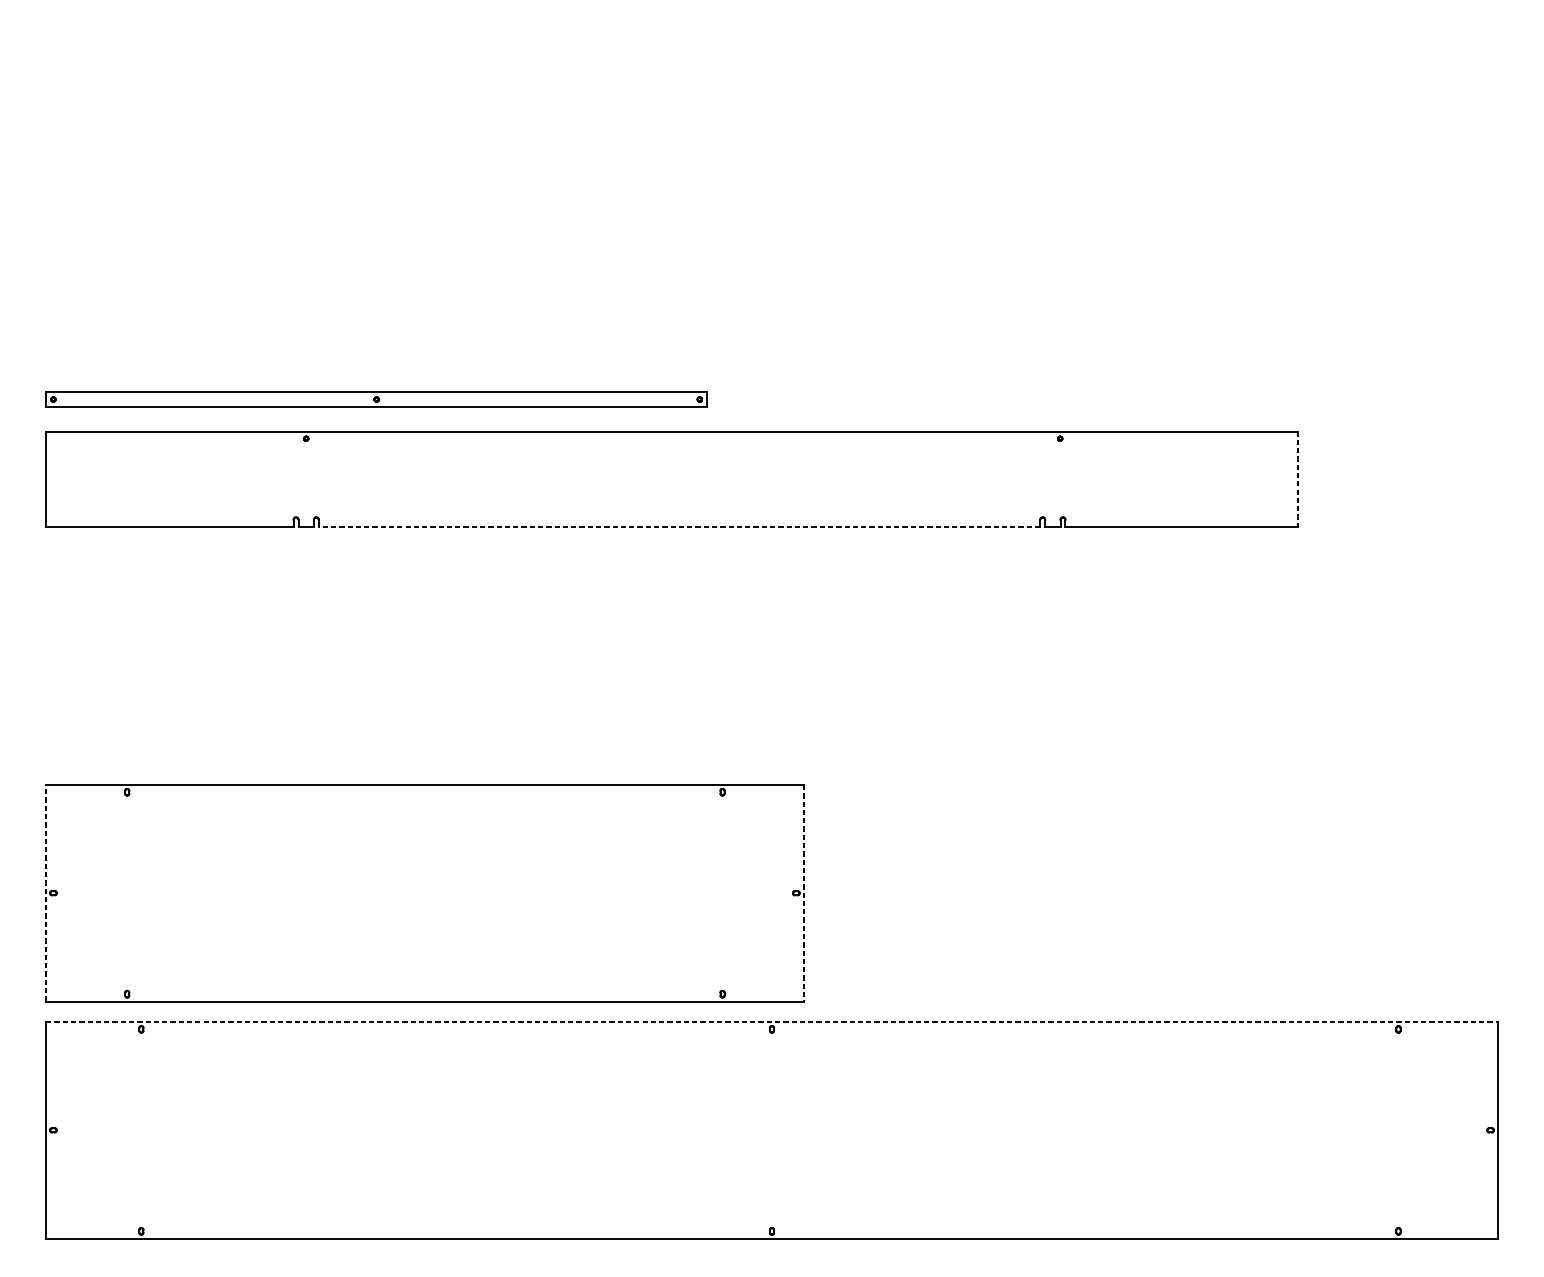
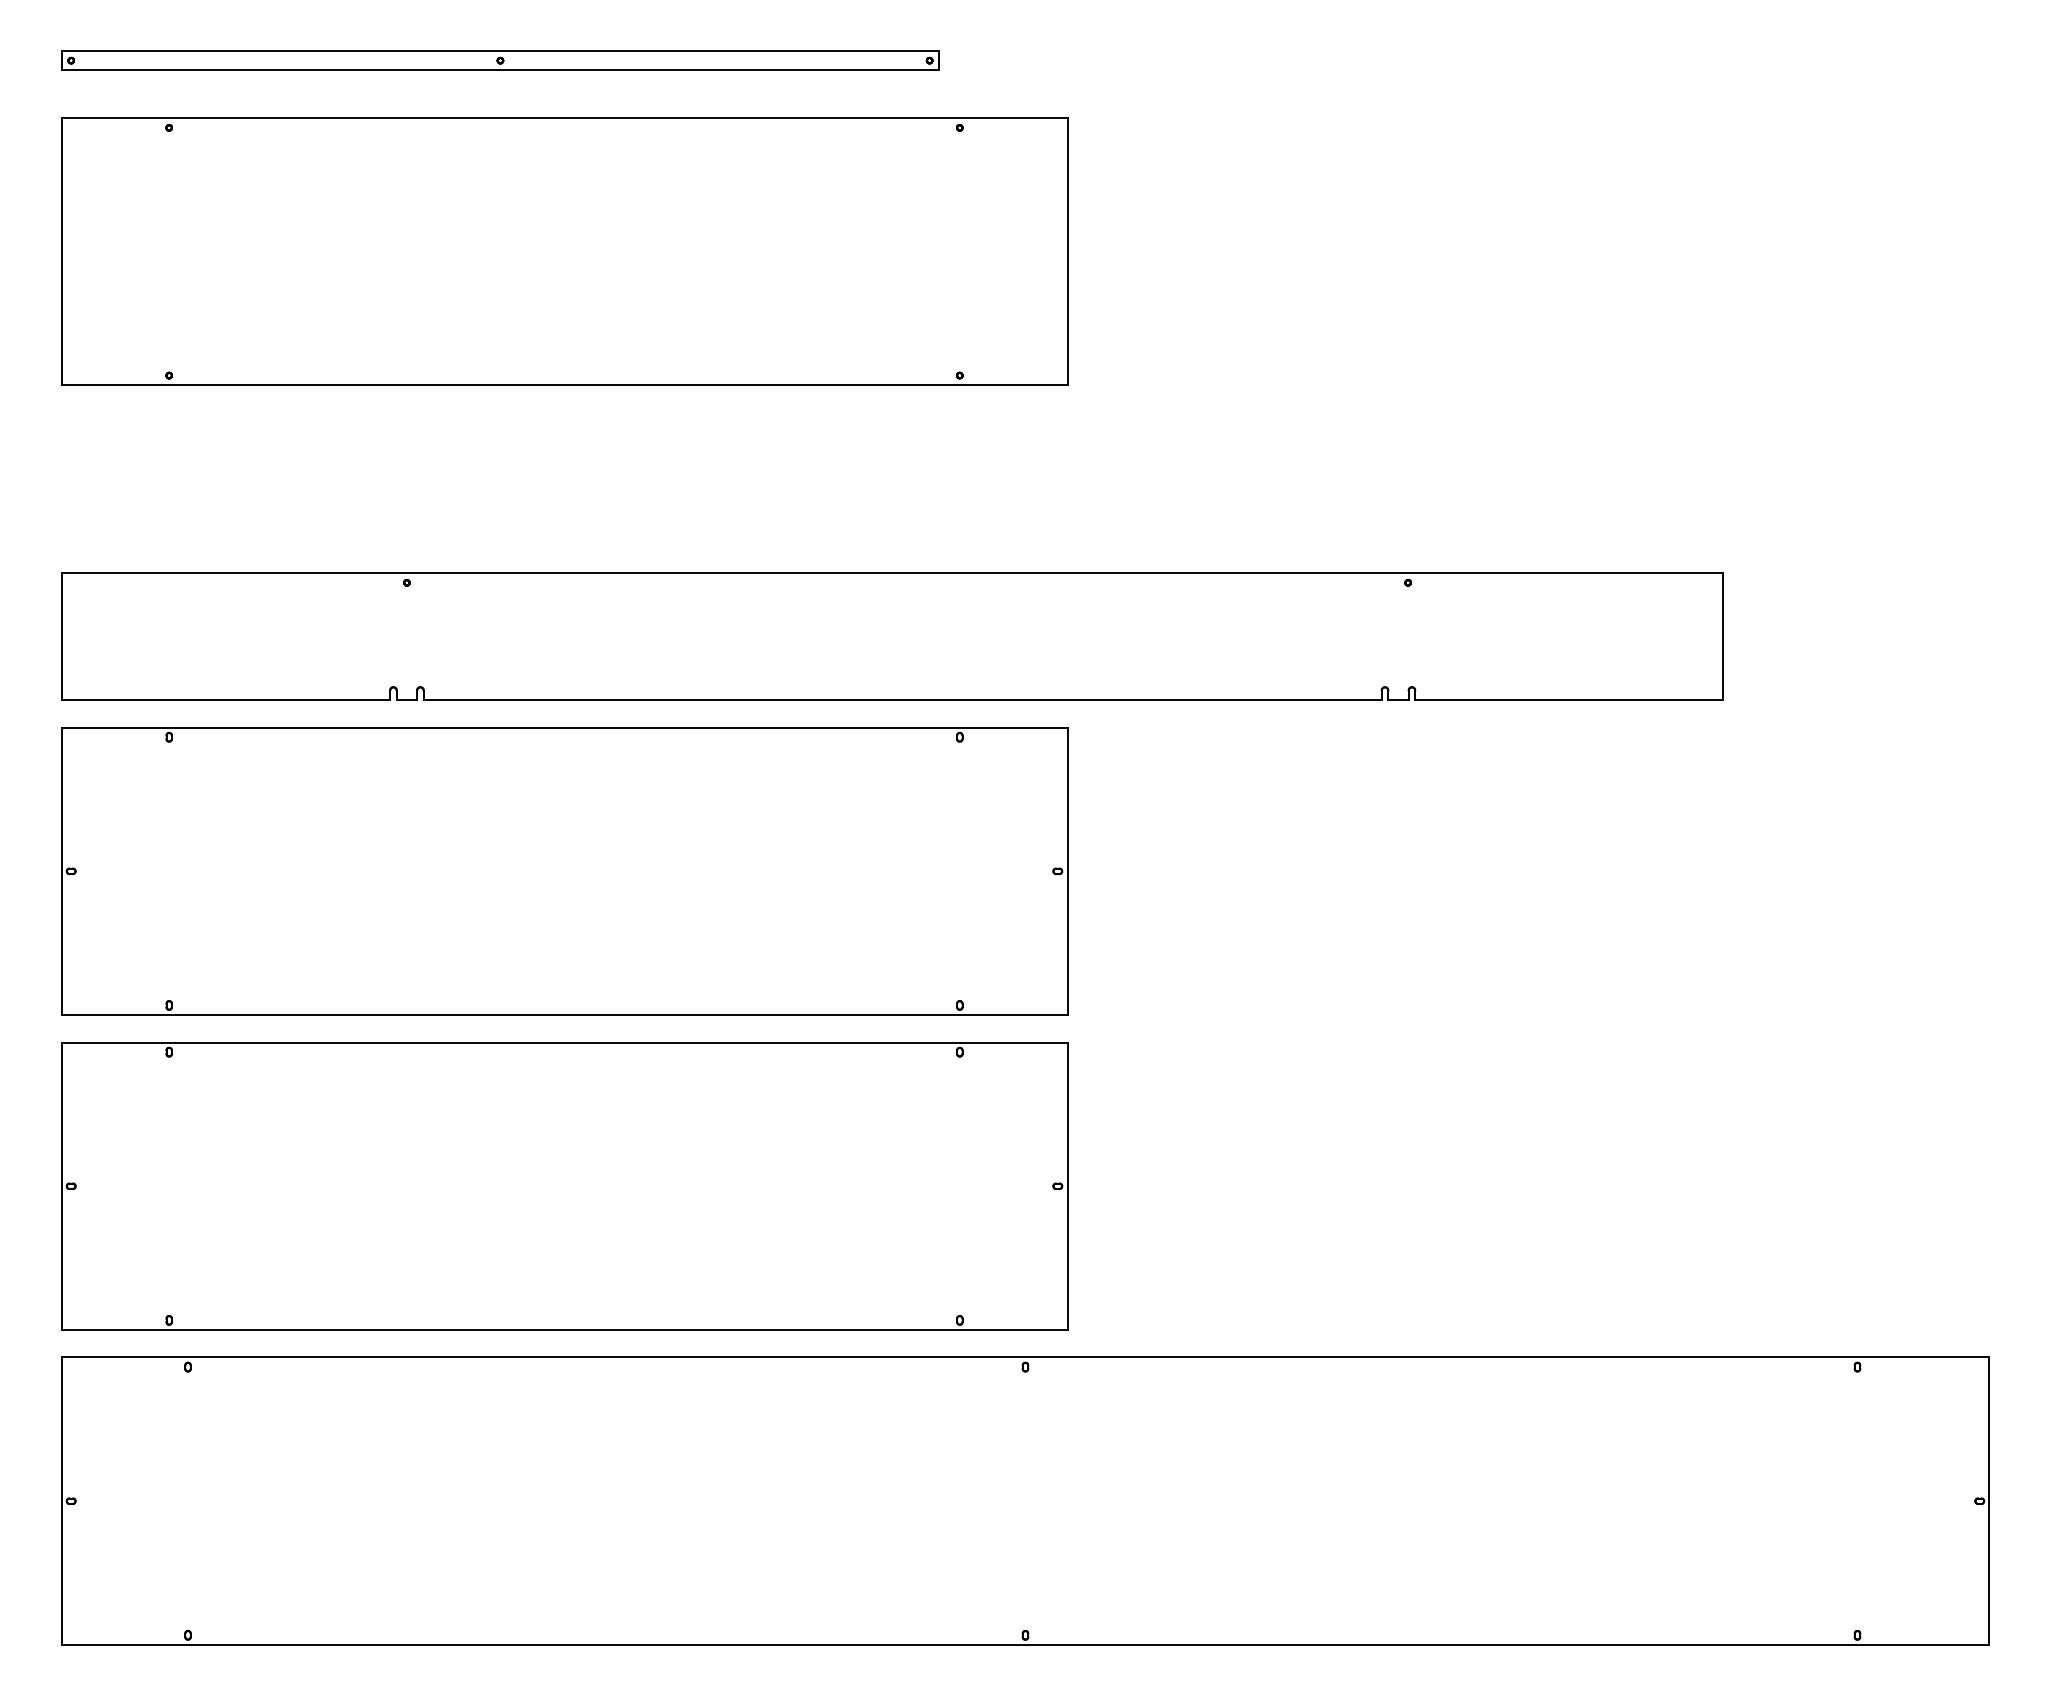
part: (424, 189) -> (564, 251), added
part: (376, 399) -> (500, 60), moved
line: (1297, 479) -> (1723, 636), dashed -> solid
line: (679, 527) -> (902, 700), dashed -> solid
part: (424, 656) -> (564, 871), added
line: (46, 893) -> (61, 1186), dashed -> solid
line: (803, 893) -> (1067, 1186), dashed -> solid
line: (772, 1022) -> (1025, 1357), dashed -> solid

